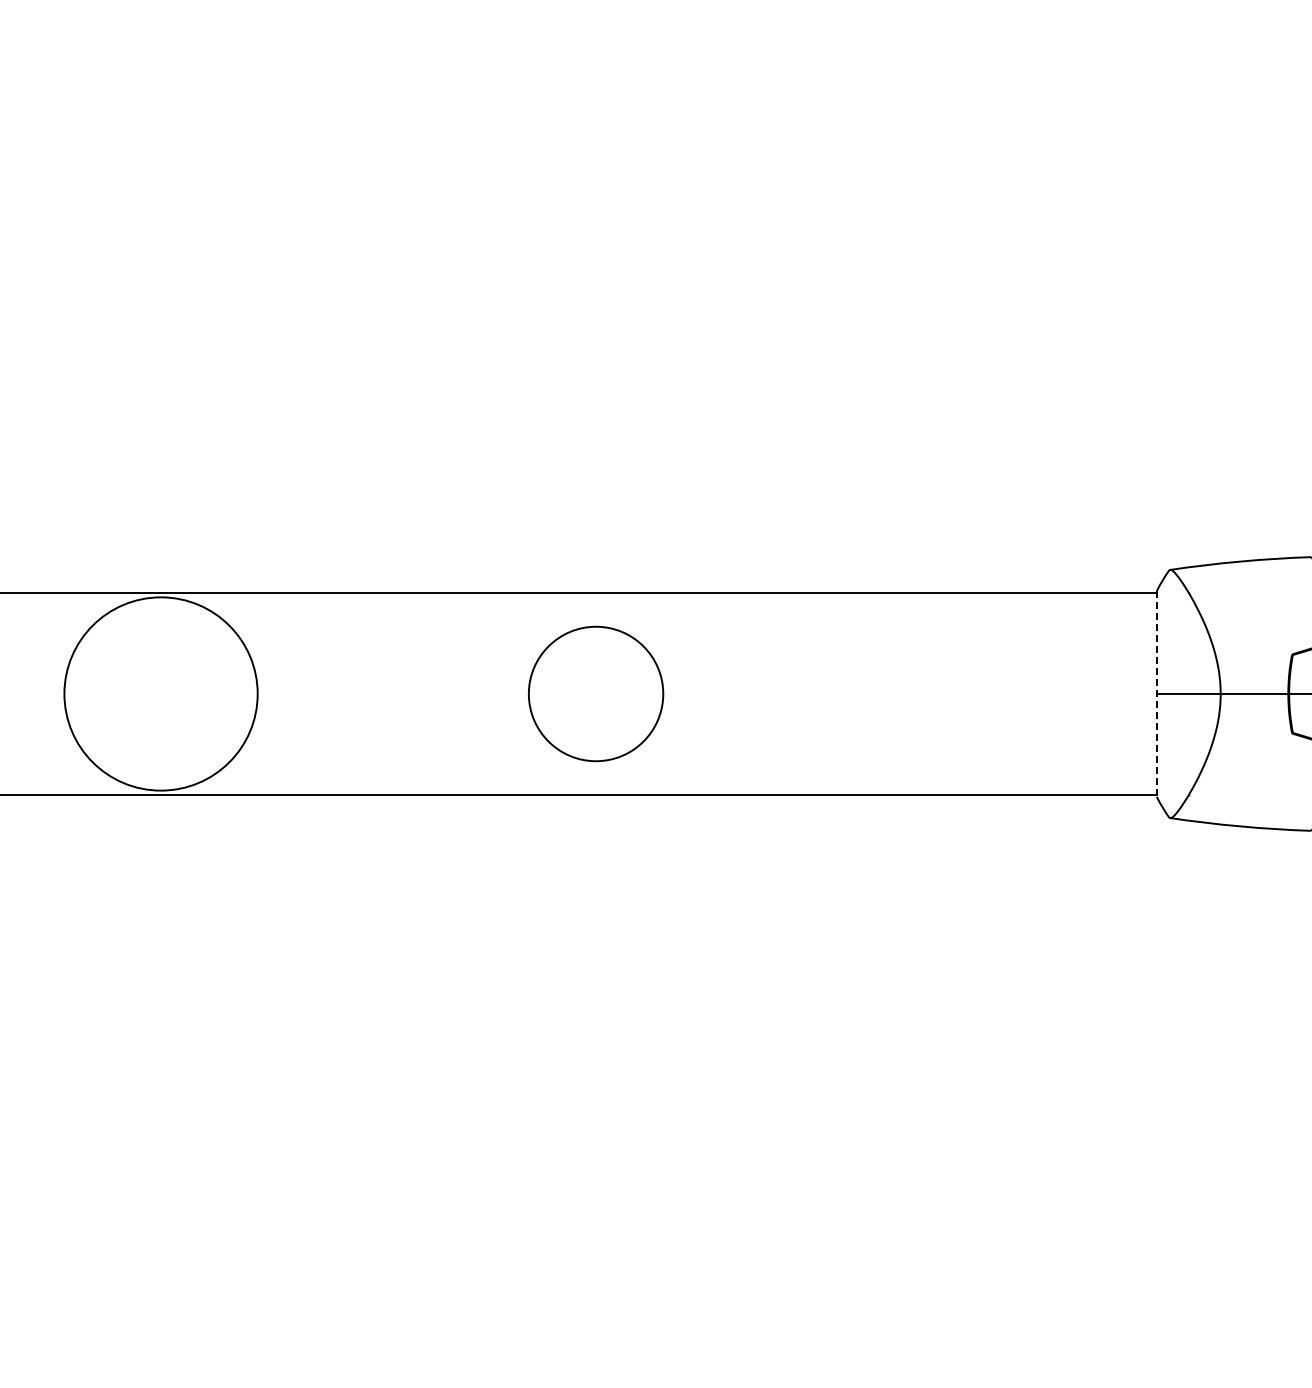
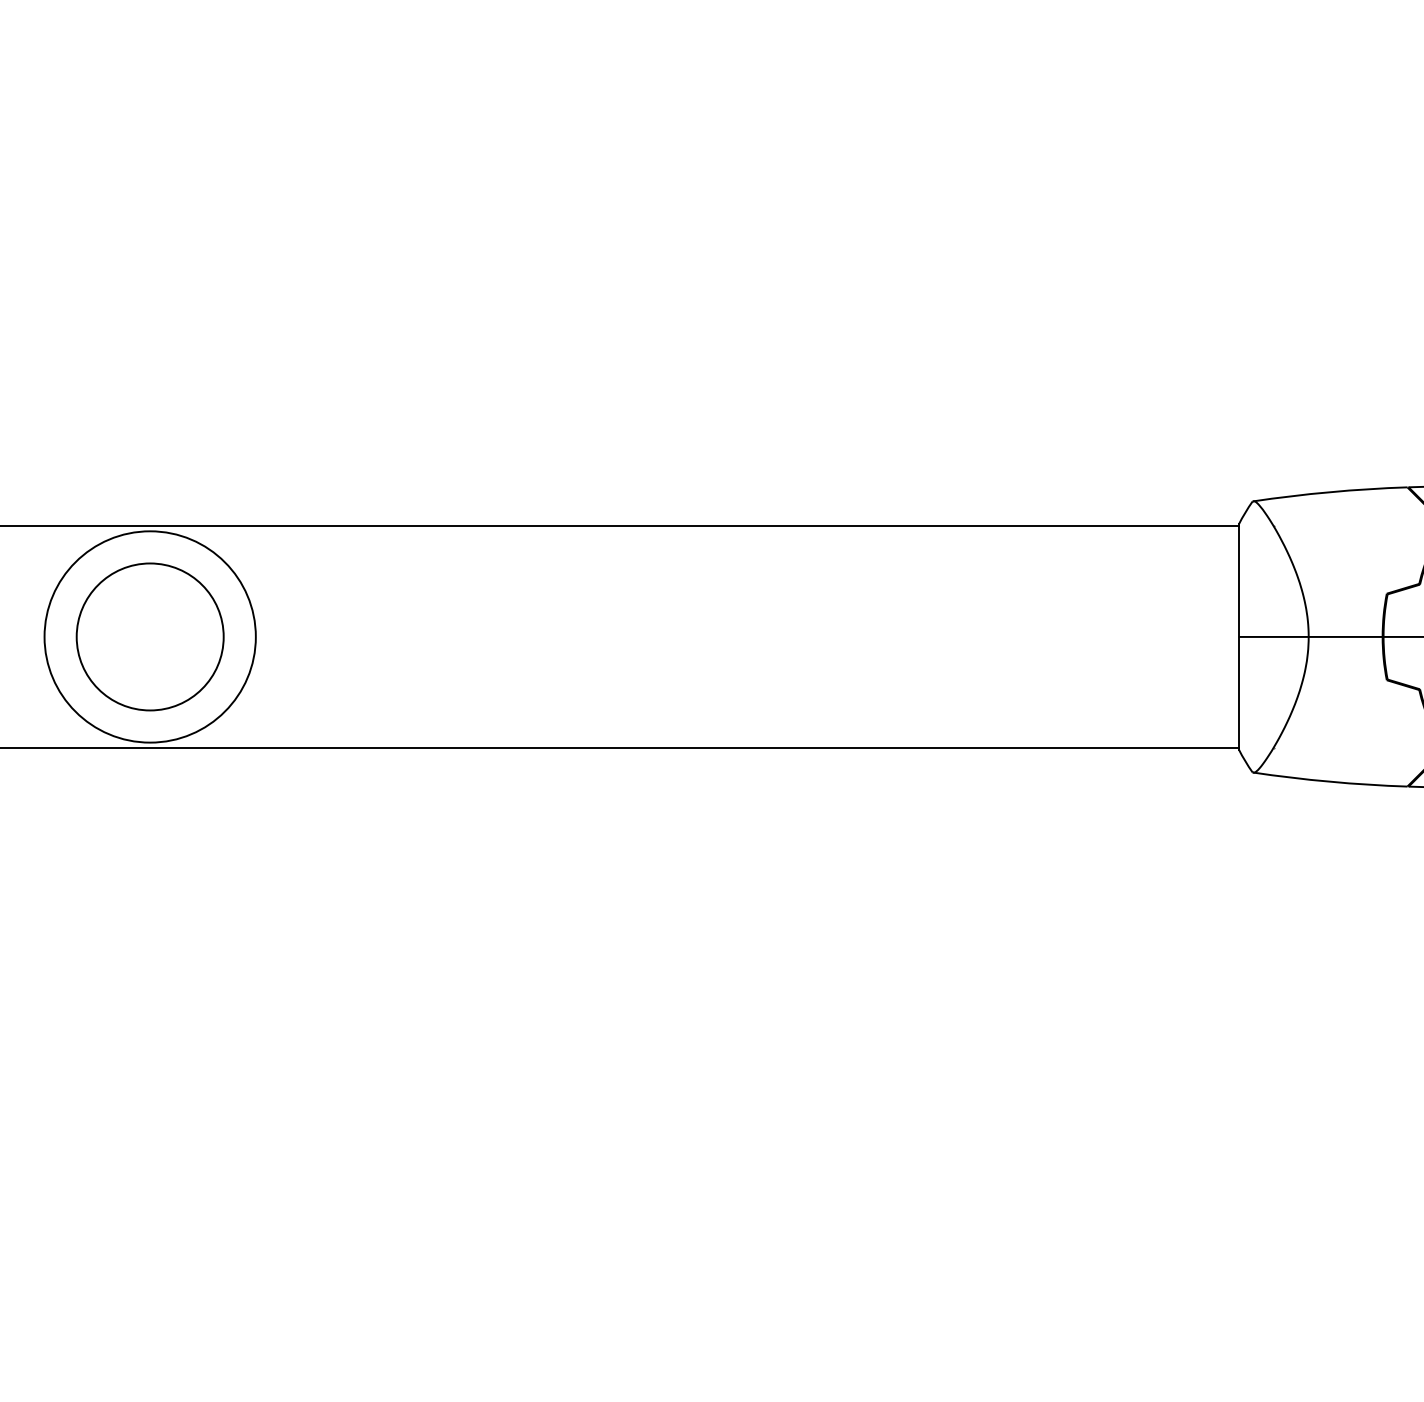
circle: (596, 693) -> (150, 636), moved
line: (1156, 694) -> (1238, 637), dashed -> solid

